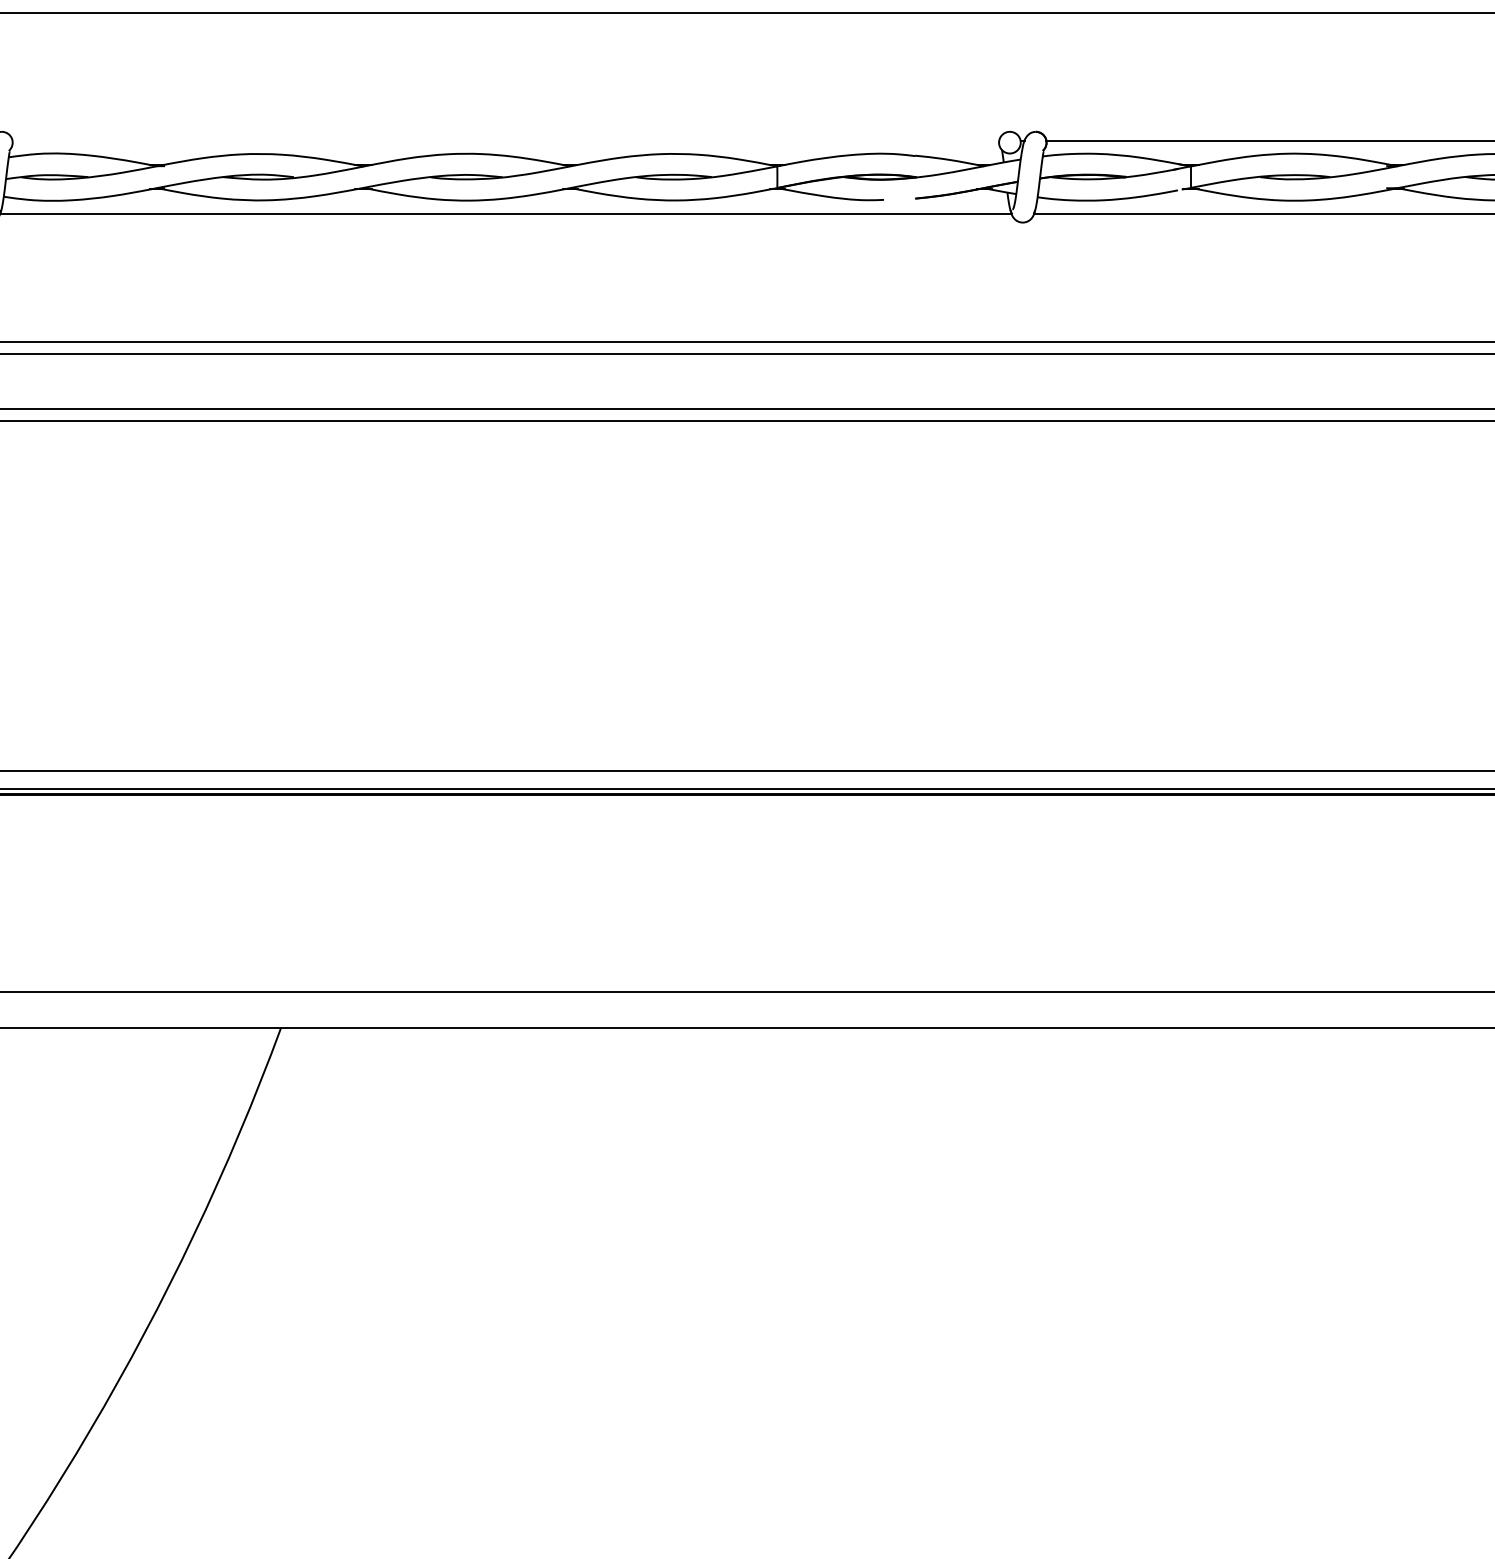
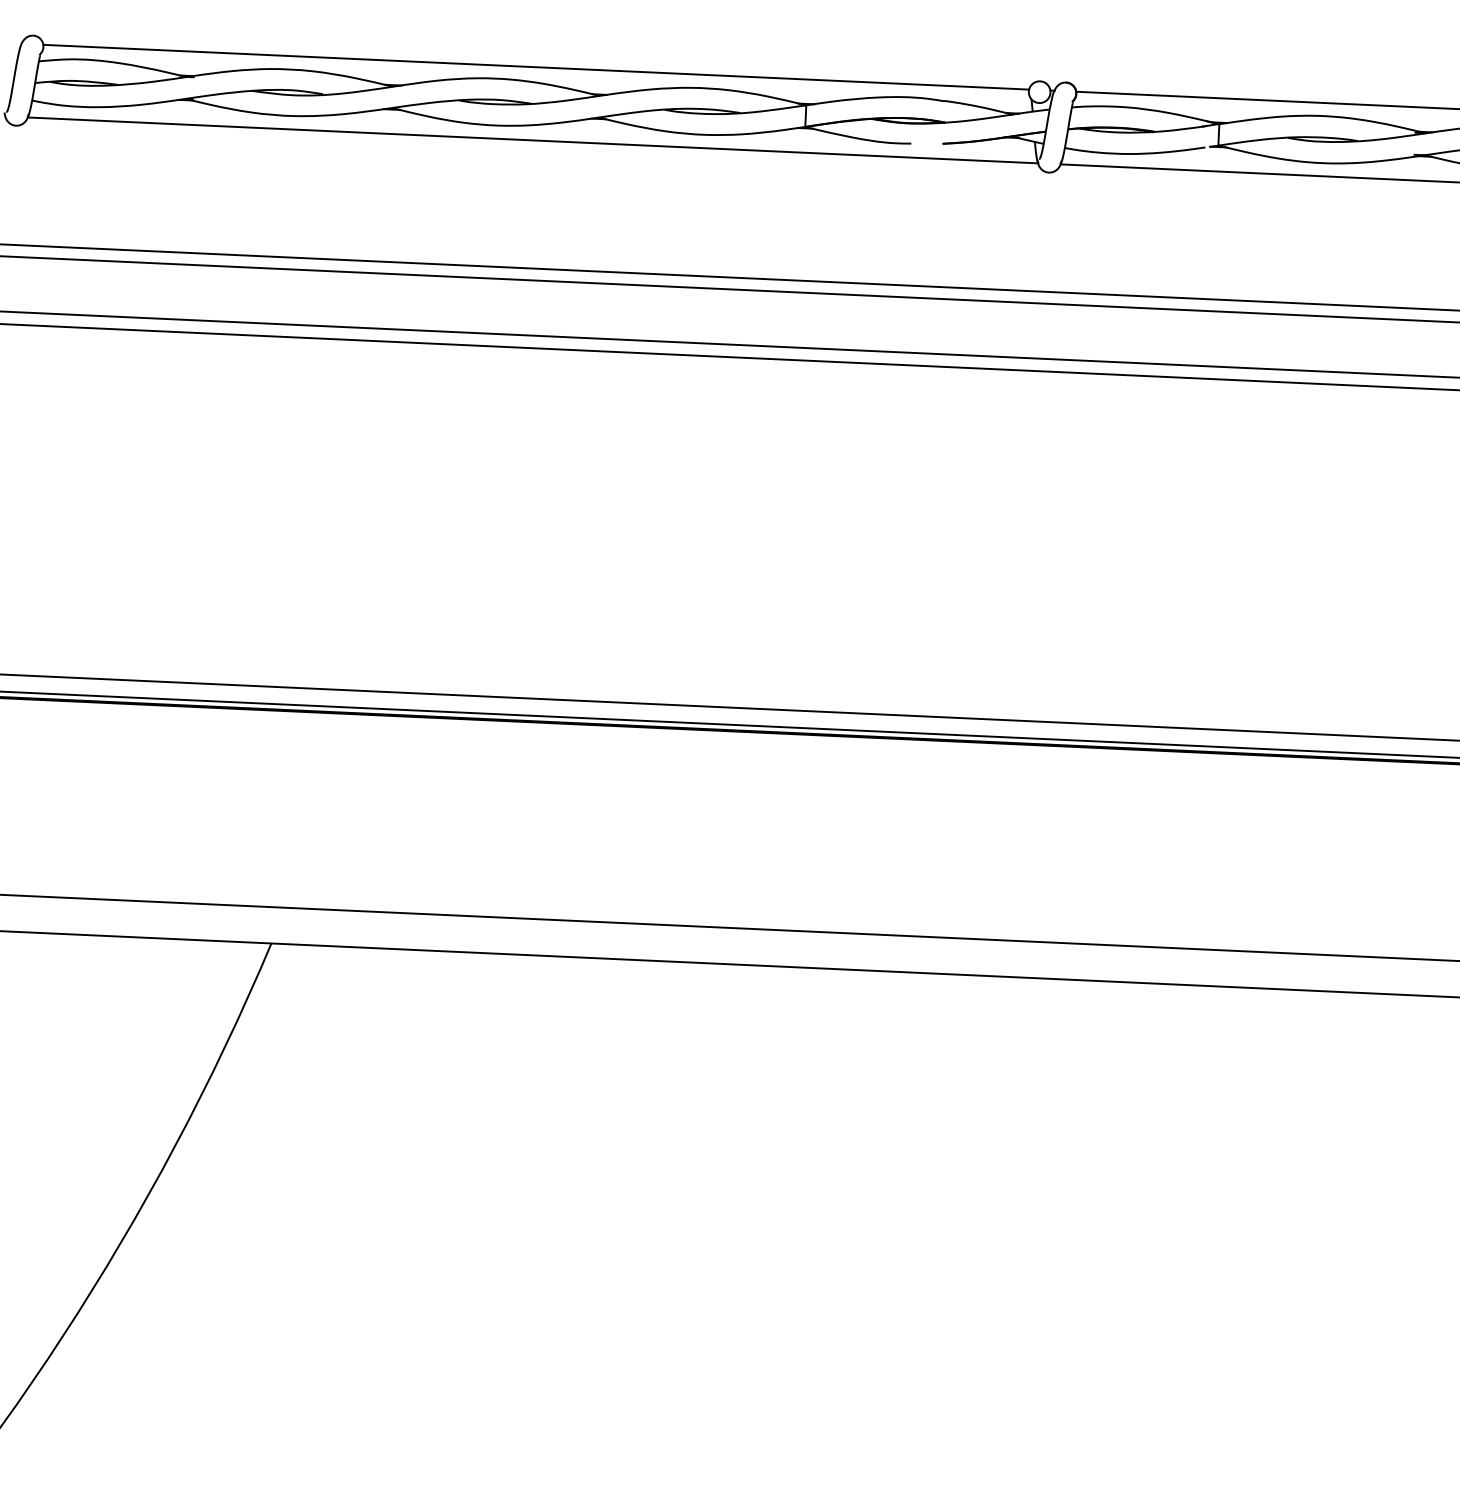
line: (505, 140) -> (535, 67), added

